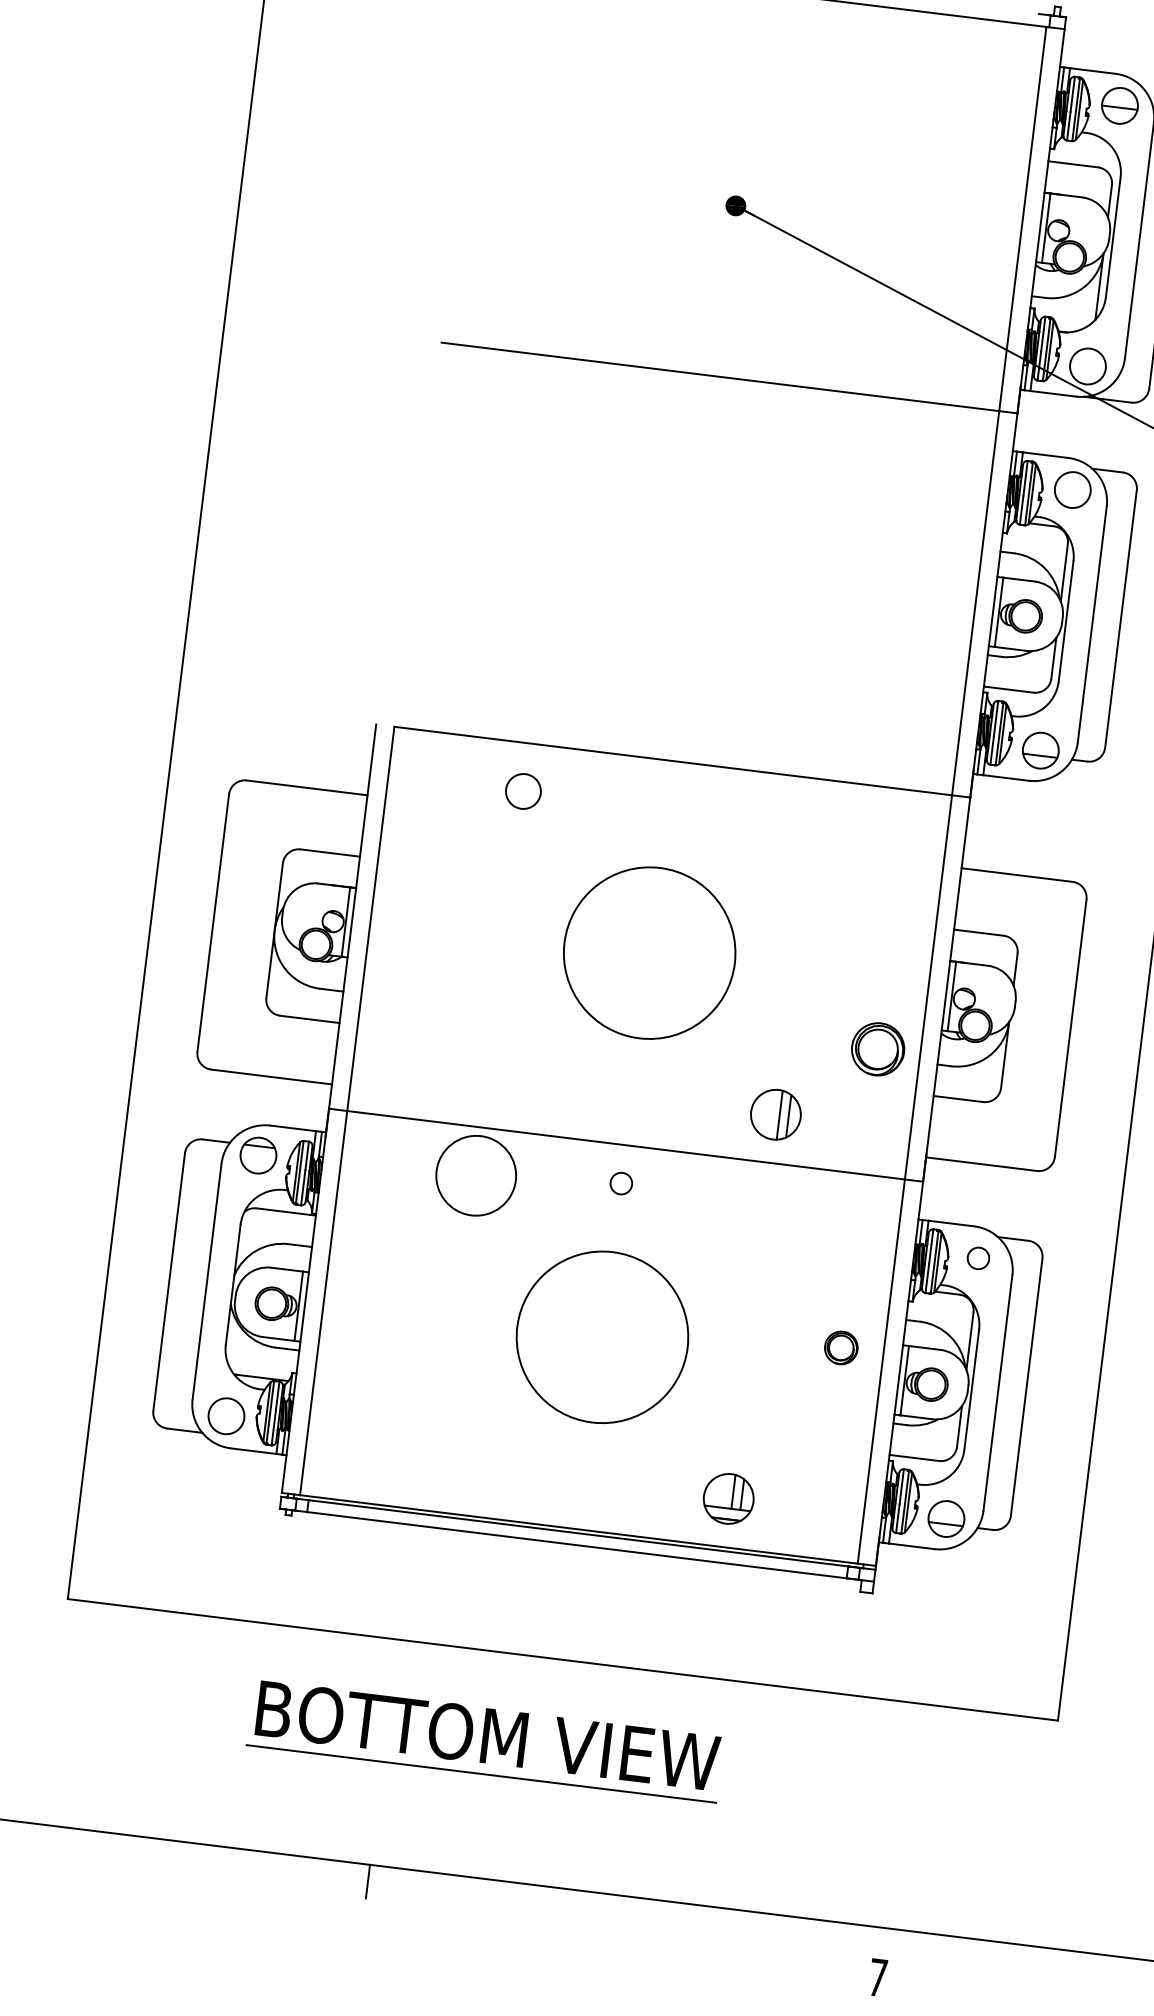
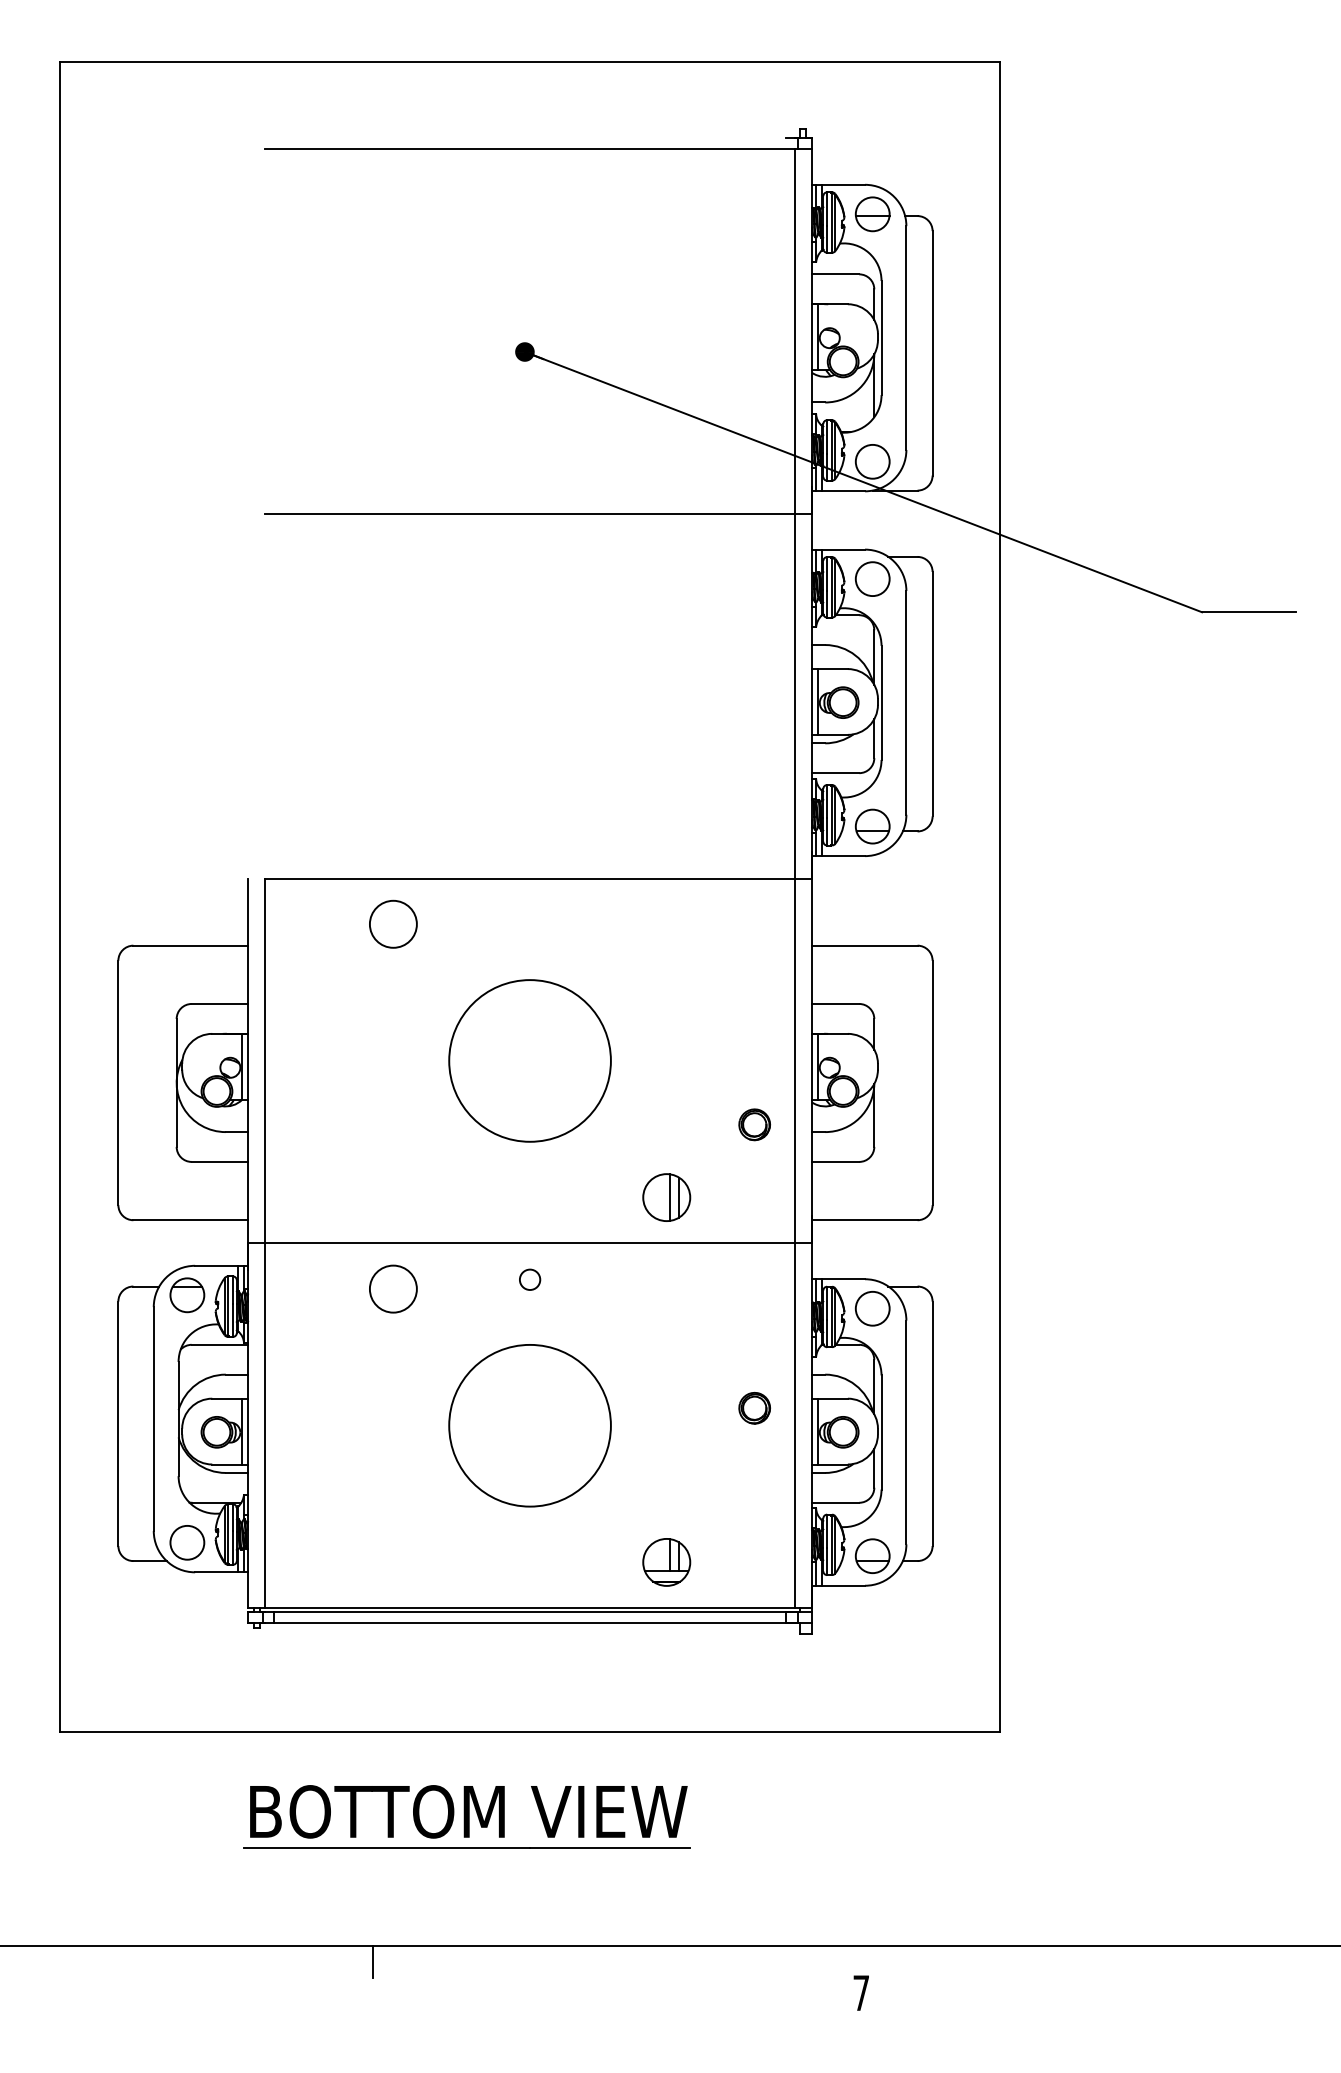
circle: (523, 790) -> (393, 923), size x1.43
part: (877, 1049) -> (754, 1124), size x0.62
circle: (475, 1174) -> (392, 1288), size x0.62
circle: (978, 1258) -> (872, 1308), size x1.67

